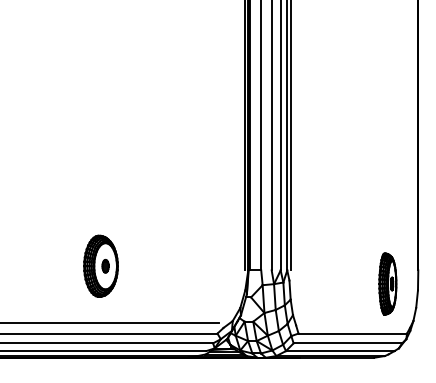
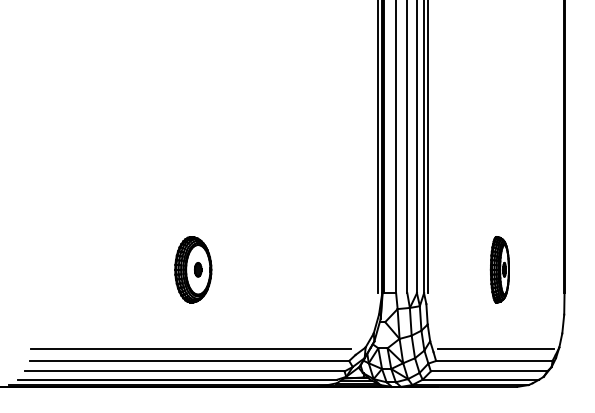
part: (101, 266) -> (193, 269), moved
part: (387, 283) -> (499, 269), moved
line: (353, 322) -> (495, 349), added

